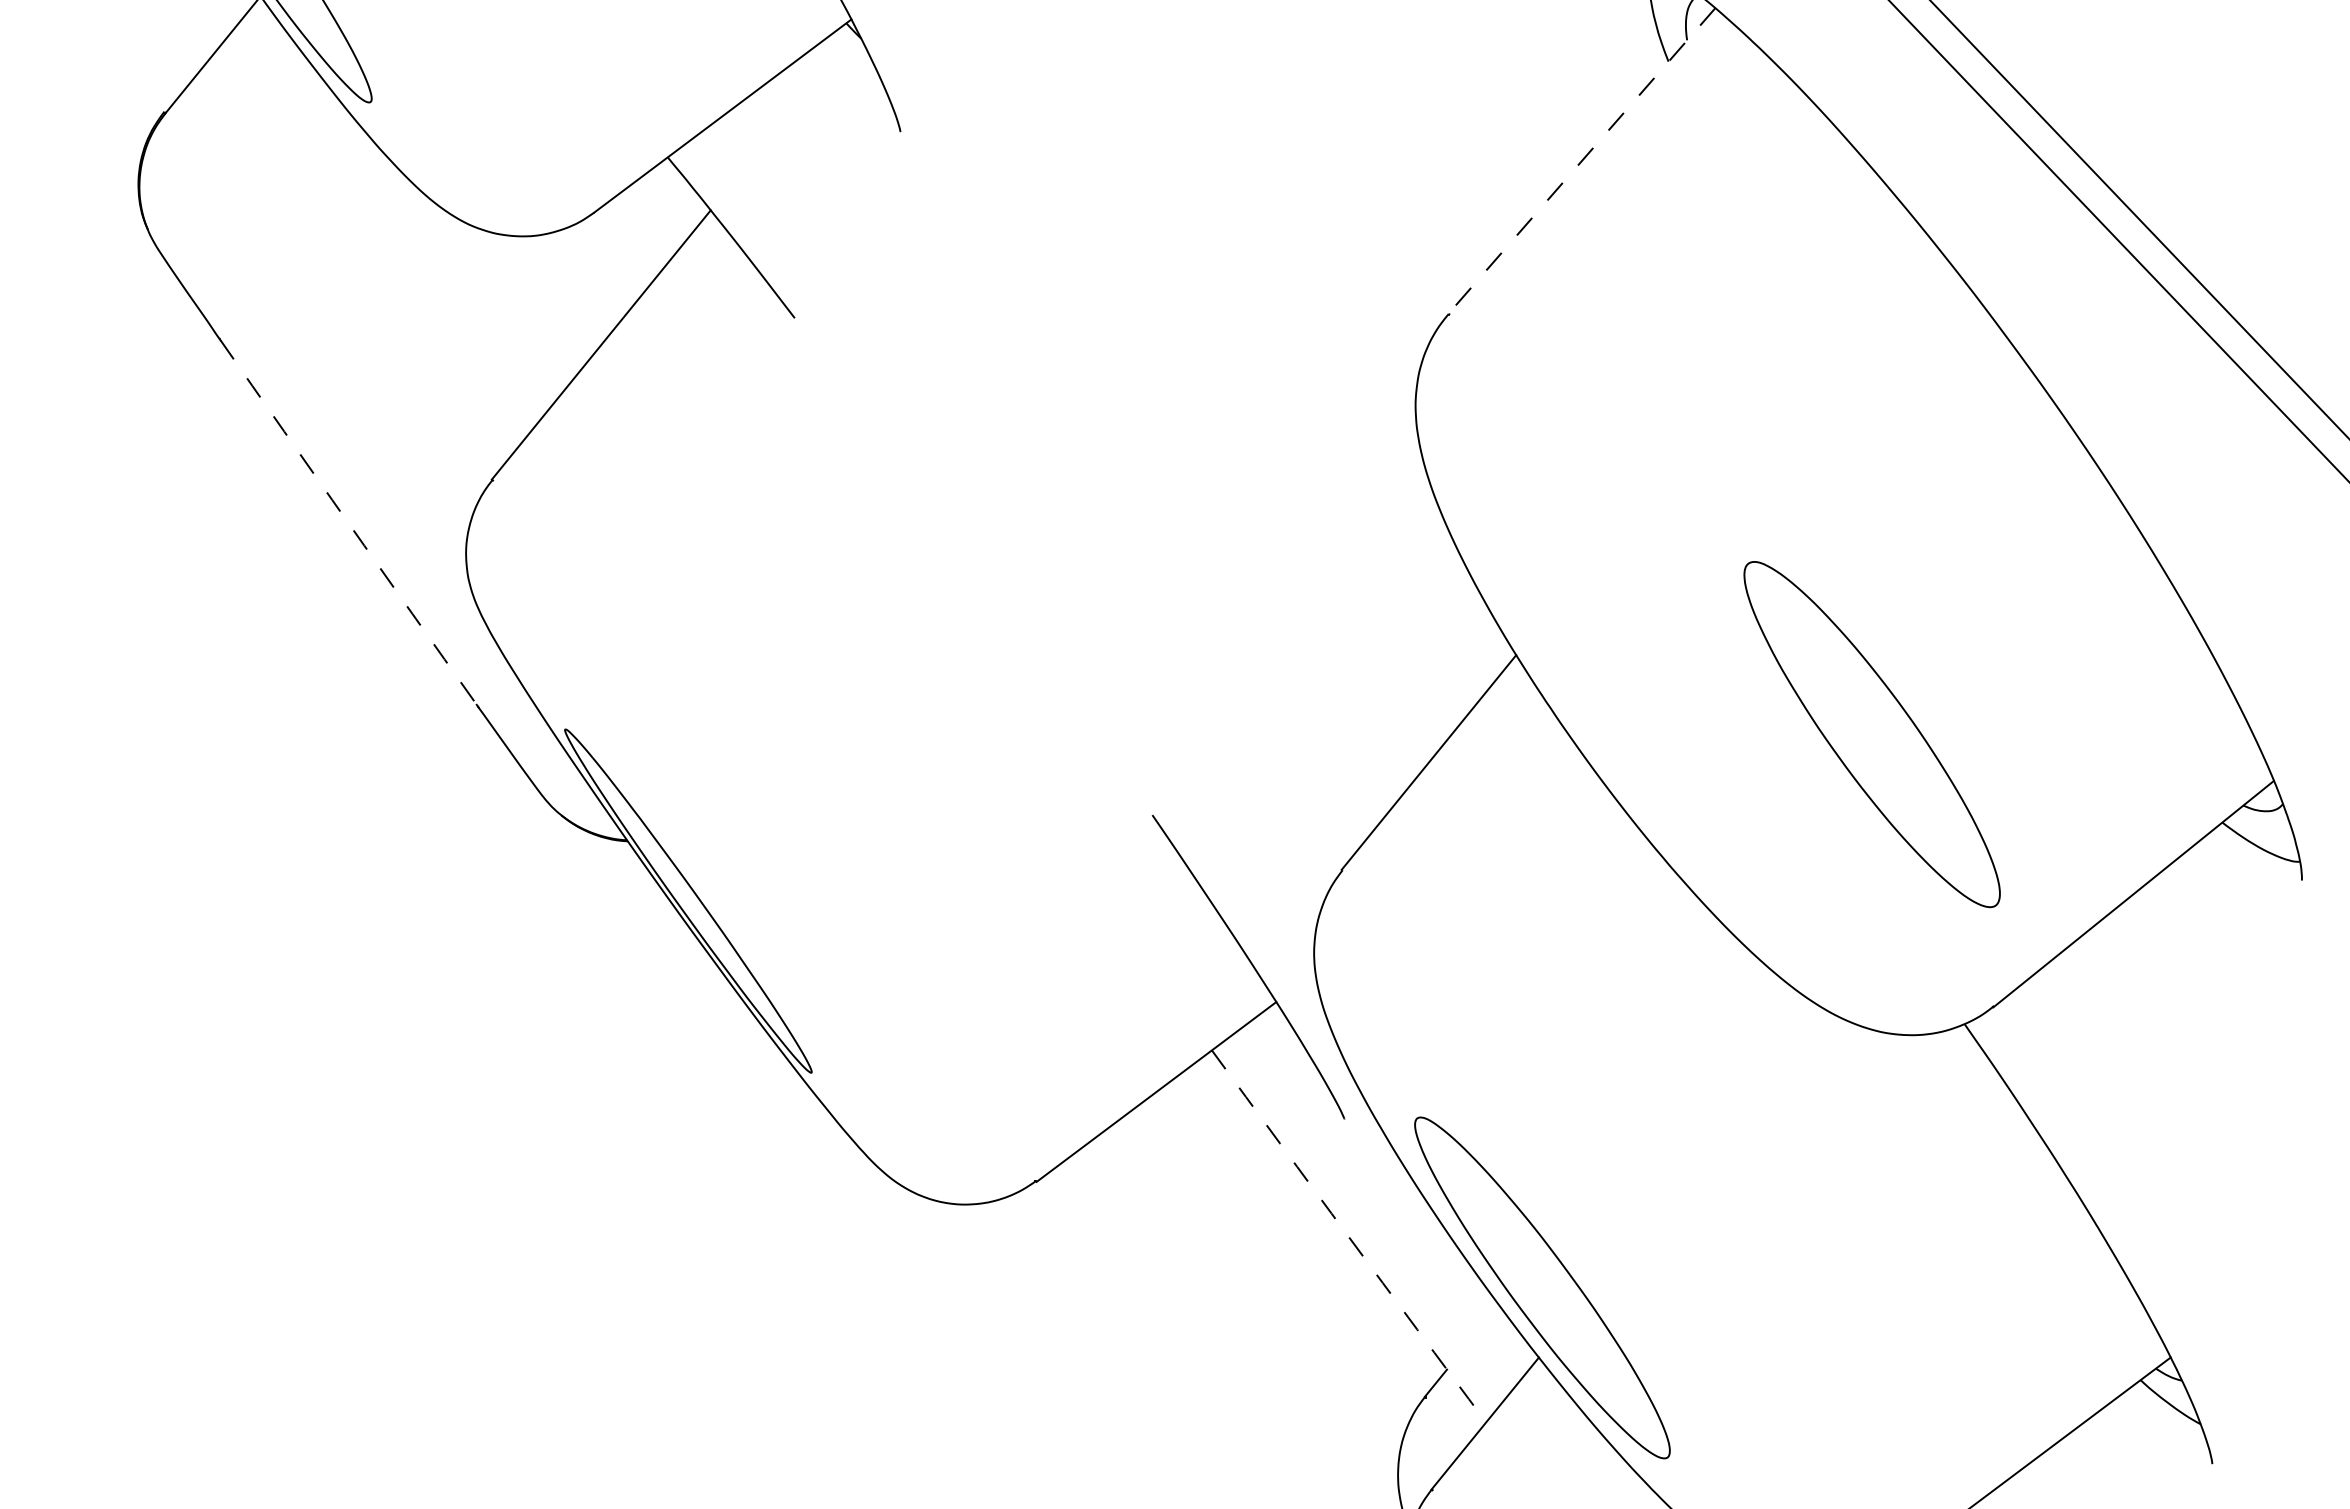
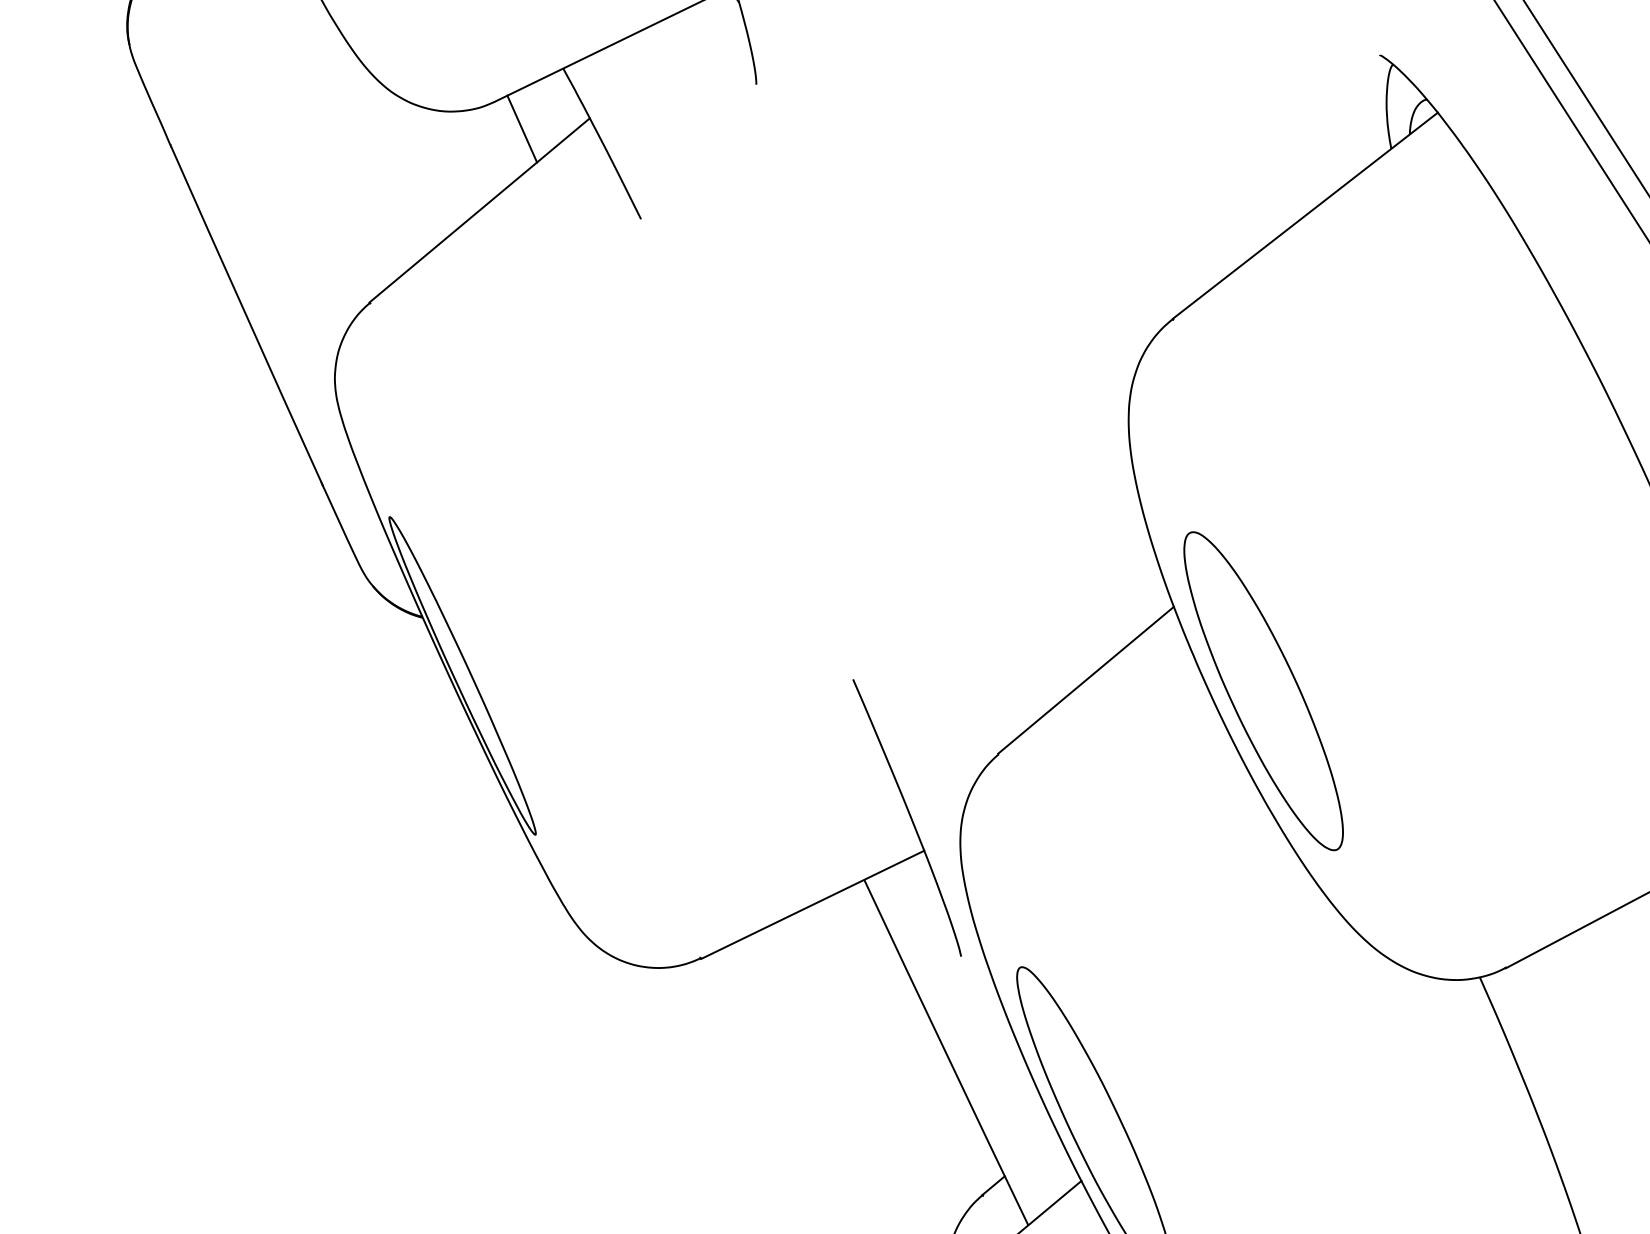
line: (1582, 160) -> (1305, 215), dashed -> solid
line: (632, 238) -> (521, 128), added
arc: (348, 522) -> (246, 314), dashed -> solid
part: (1871, 734) -> (1263, 691), moved
arc: (1348, 1236) -> (945, 1052), dashed -> solid

